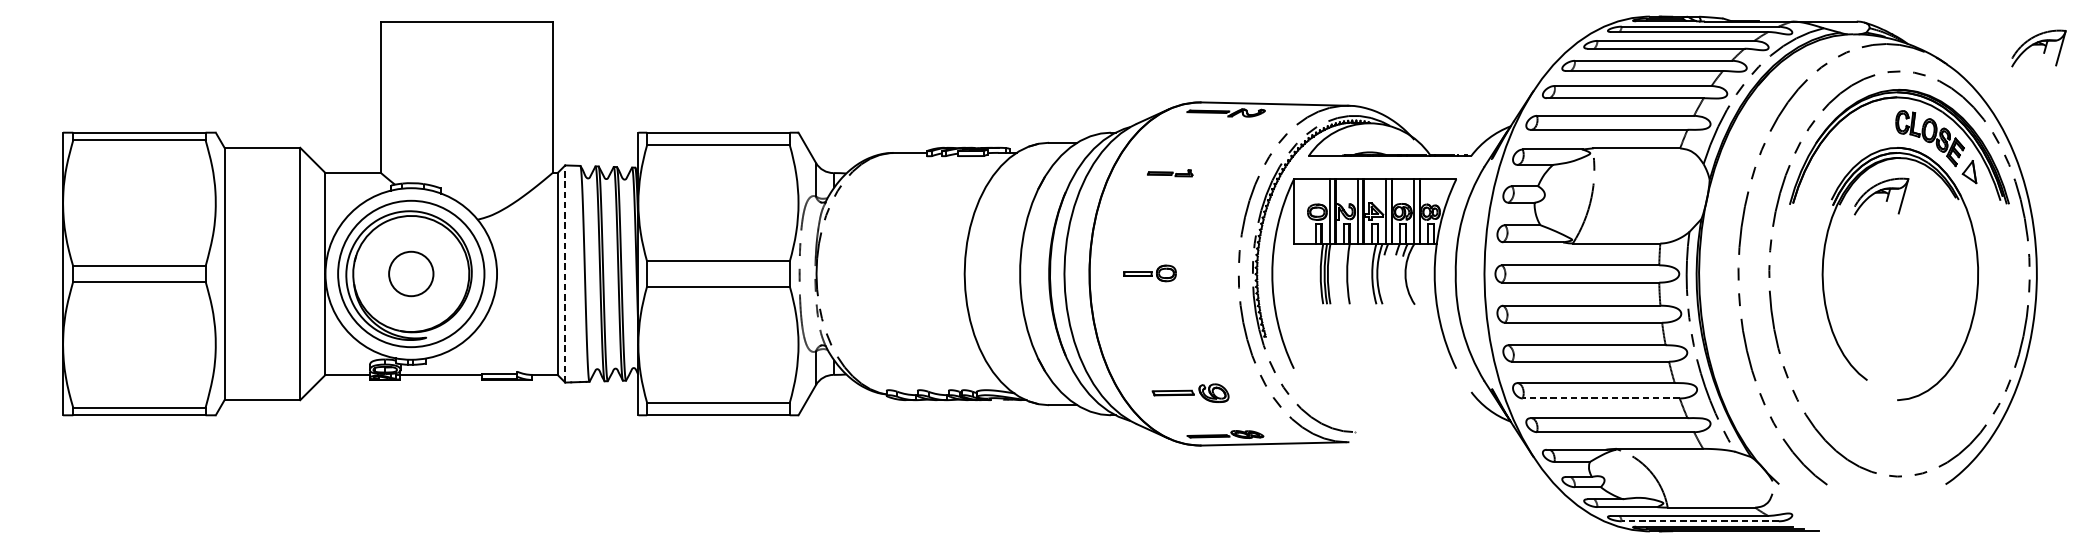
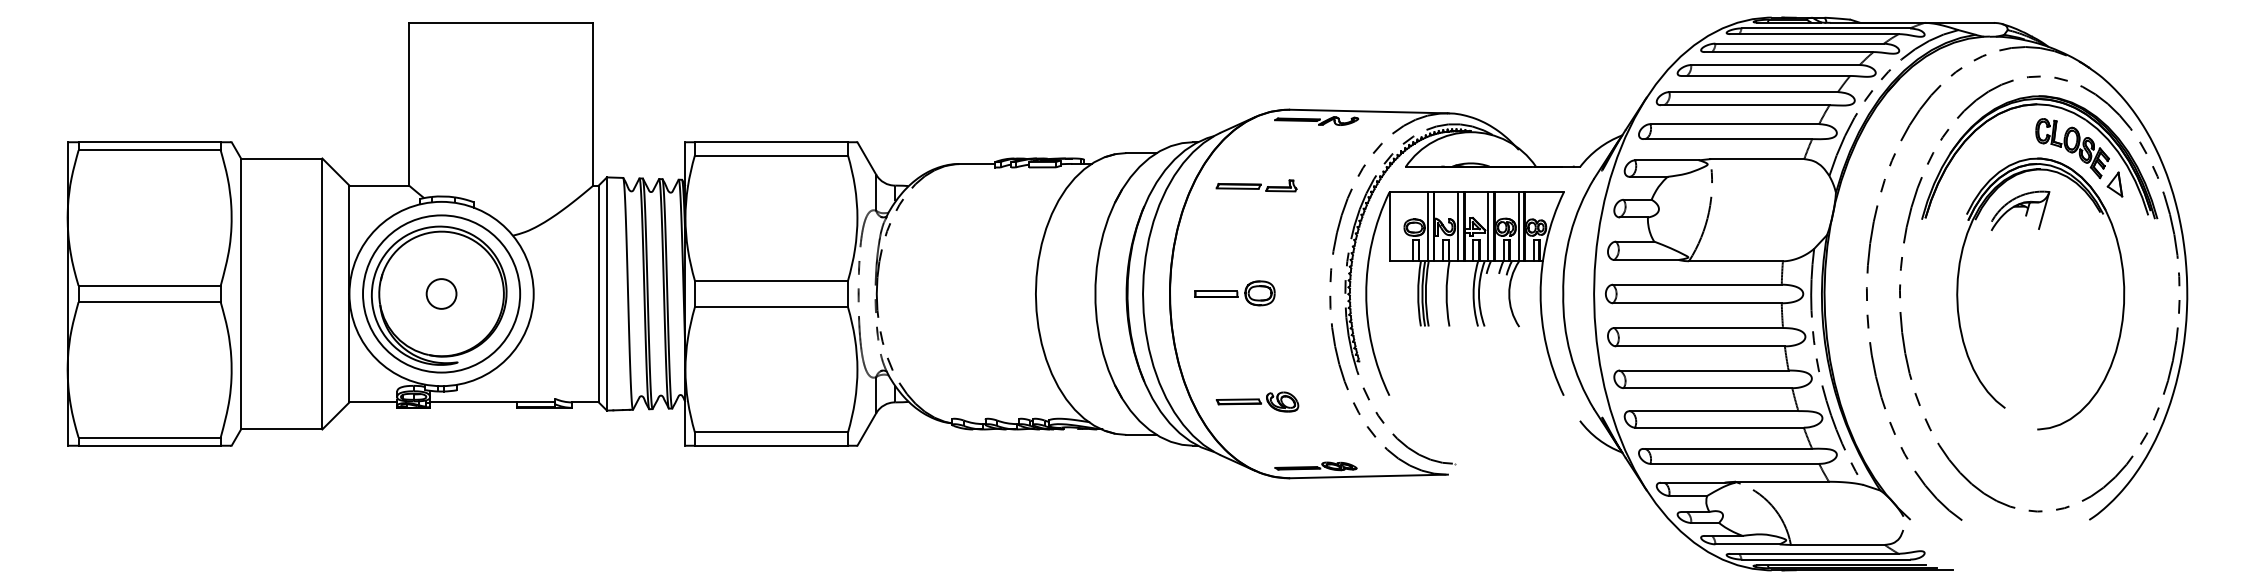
part: (2038, 48) -> (2189, 51), removed
part: (1170, 172) -> (1256, 185), size x1.67
circle: (411, 273) -> (441, 293), size x0.62
part: (1149, 273) -> (1234, 293), size x1.43
line: (564, 274) -> (606, 294), dashed -> solid
part: (1190, 392) -> (1257, 401), moved
line: (1601, 398) -> (1719, 427), dashed -> solid
line: (1699, 521) -> (1825, 559), dashed -> solid

